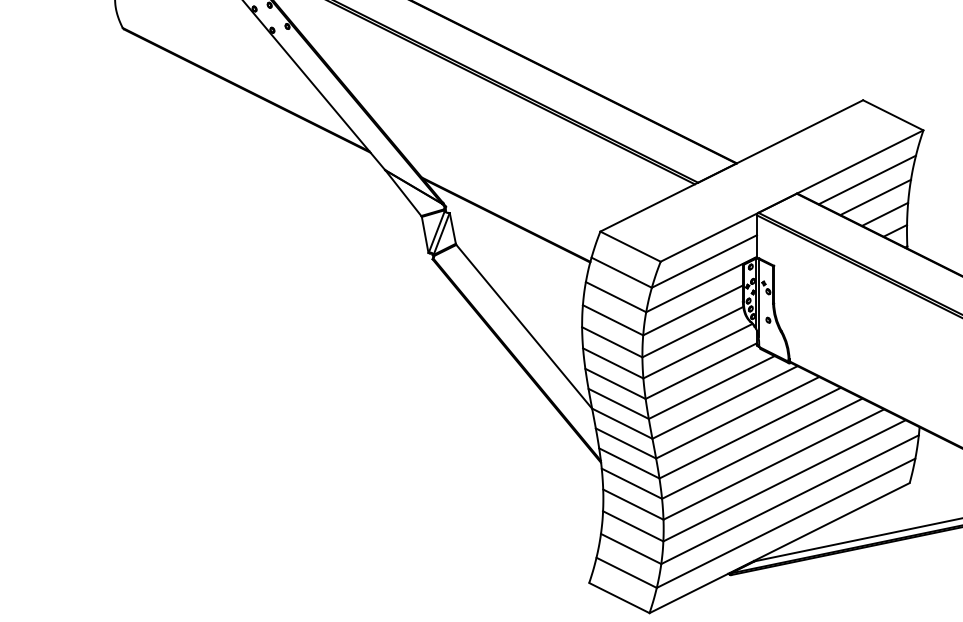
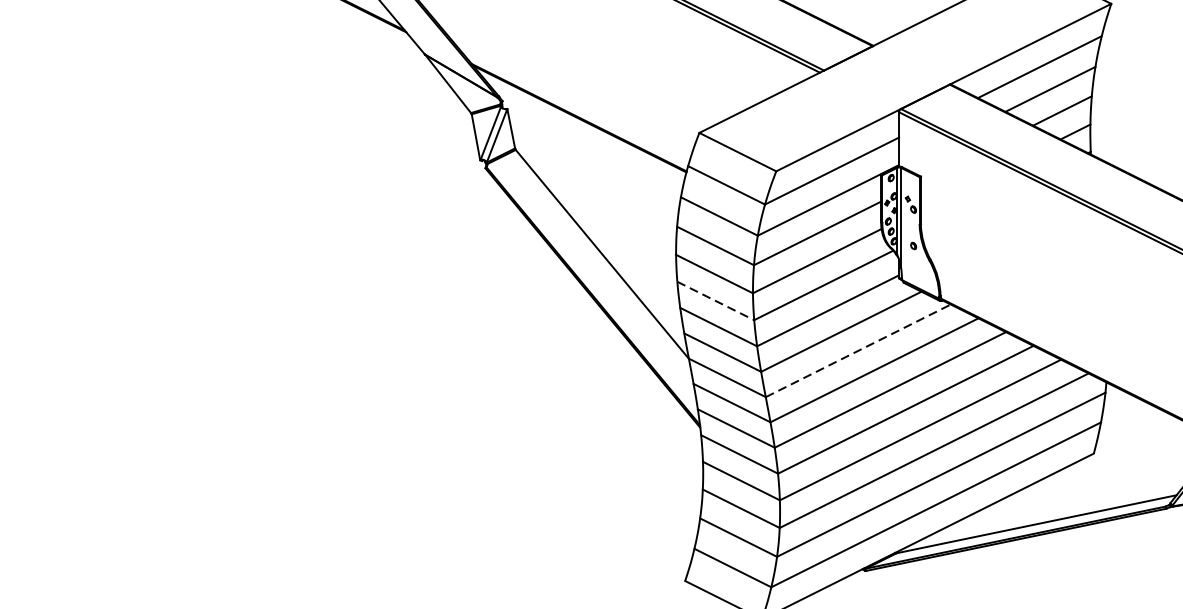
line: (613, 363) -> (716, 301), solid -> dashed
line: (725, 402) -> (858, 350), solid -> dashed

